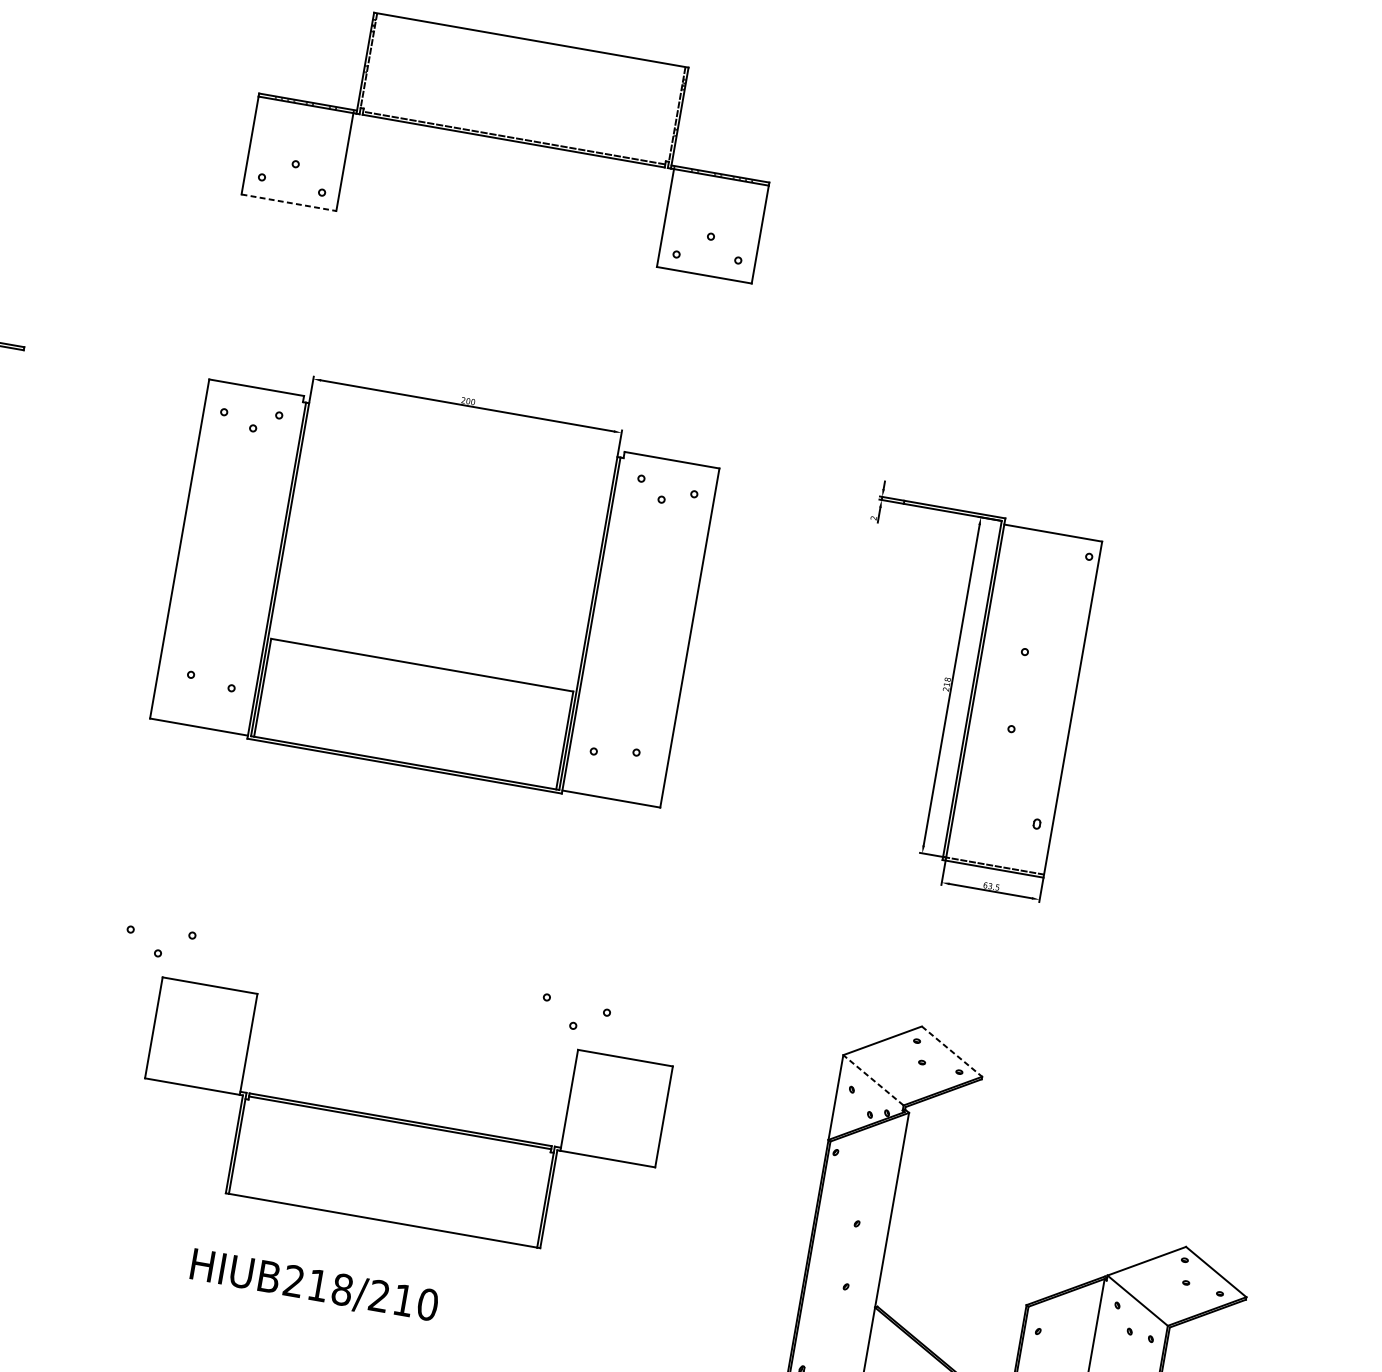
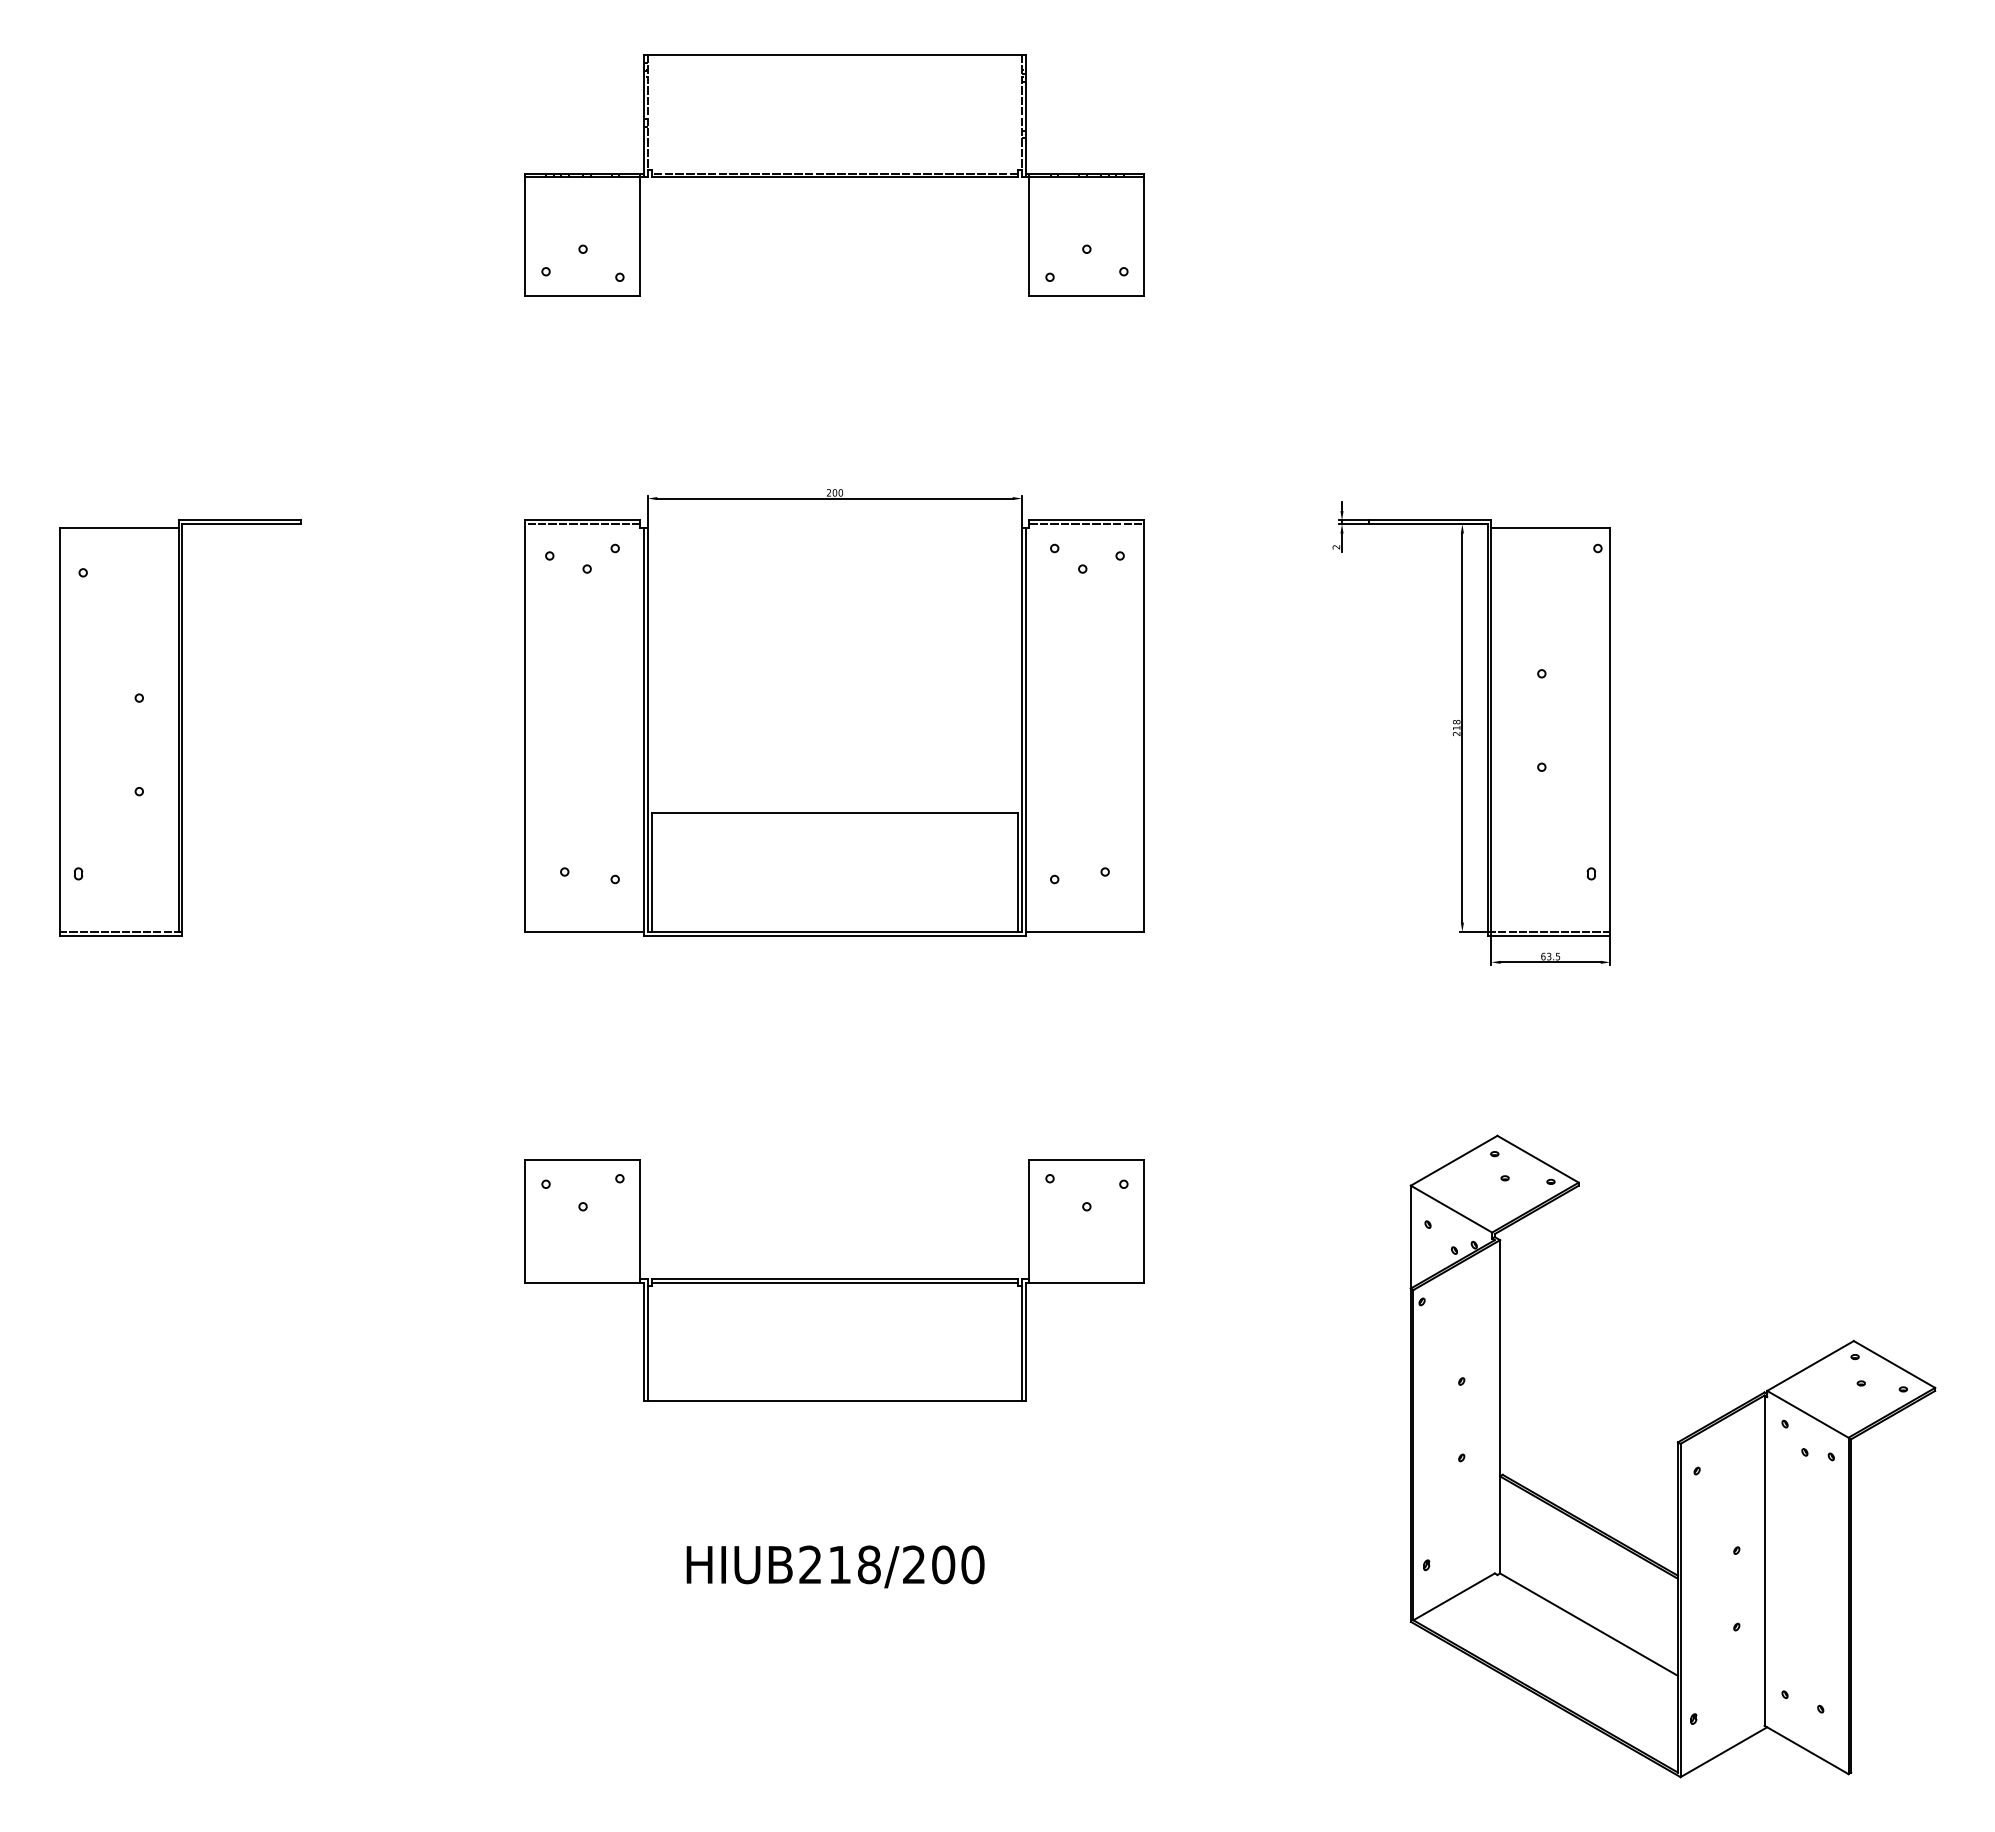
line: (288, 203) -> (582, 296), dashed -> solid
line: (255, 390) -> (582, 524), added
line: (671, 463) -> (1086, 524), added
line: (952, 1051) -> (1538, 1159), dashed -> solid
line: (873, 1080) -> (1451, 1209), dashed -> solid
part: (400, 1121) -> (834, 1280), moved
text: (403, 1300) -> (943, 1564), HIUB218/210 -> HIUB218/200

